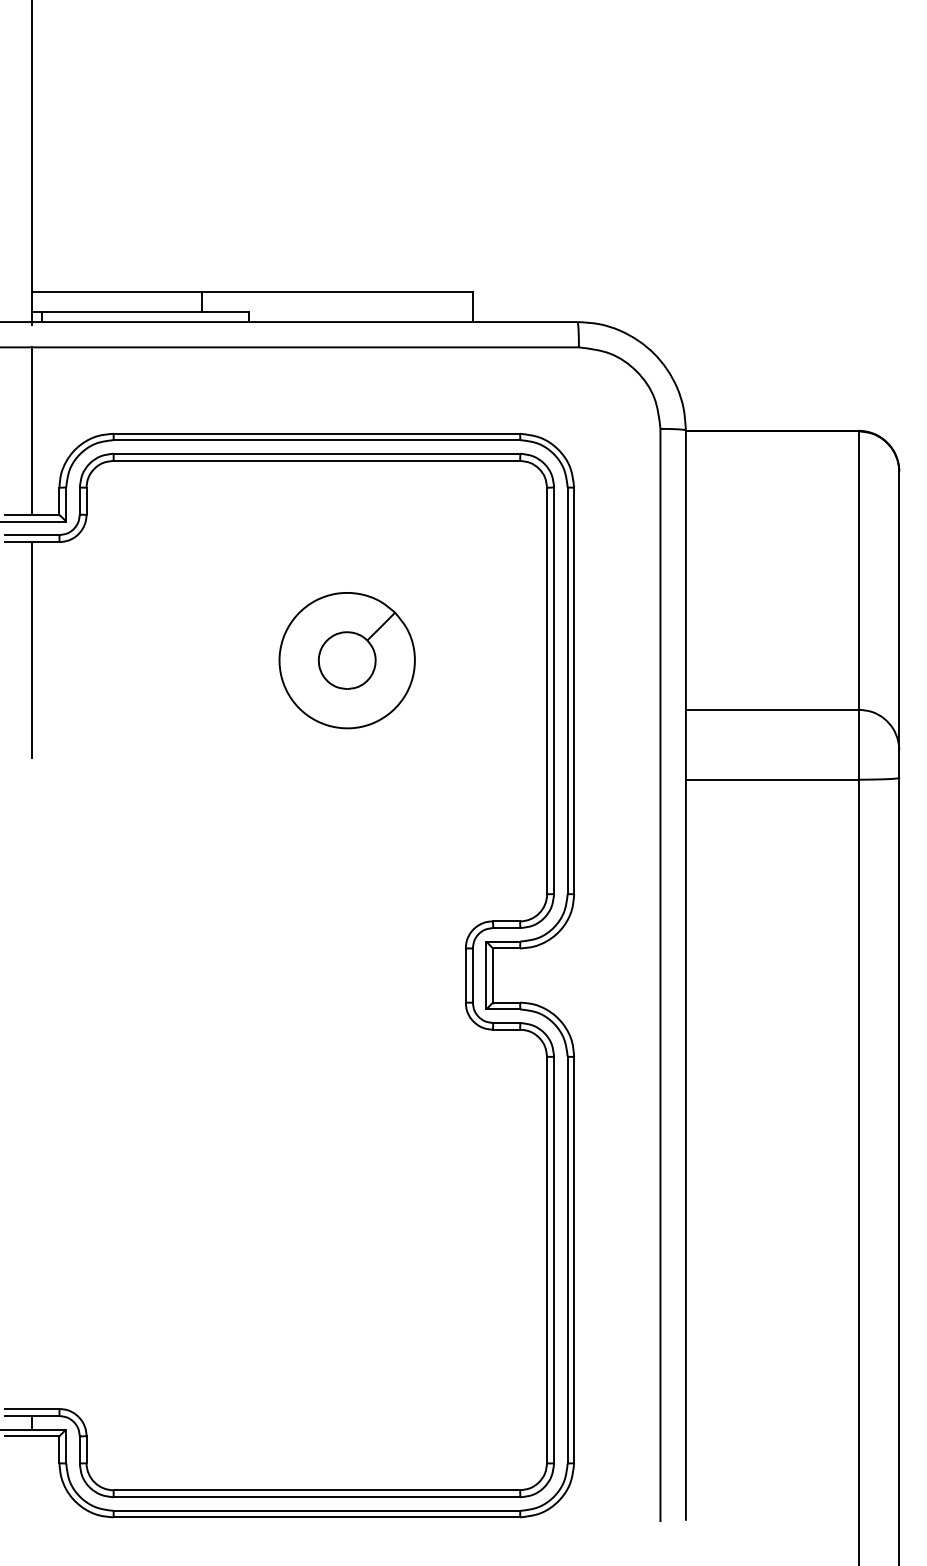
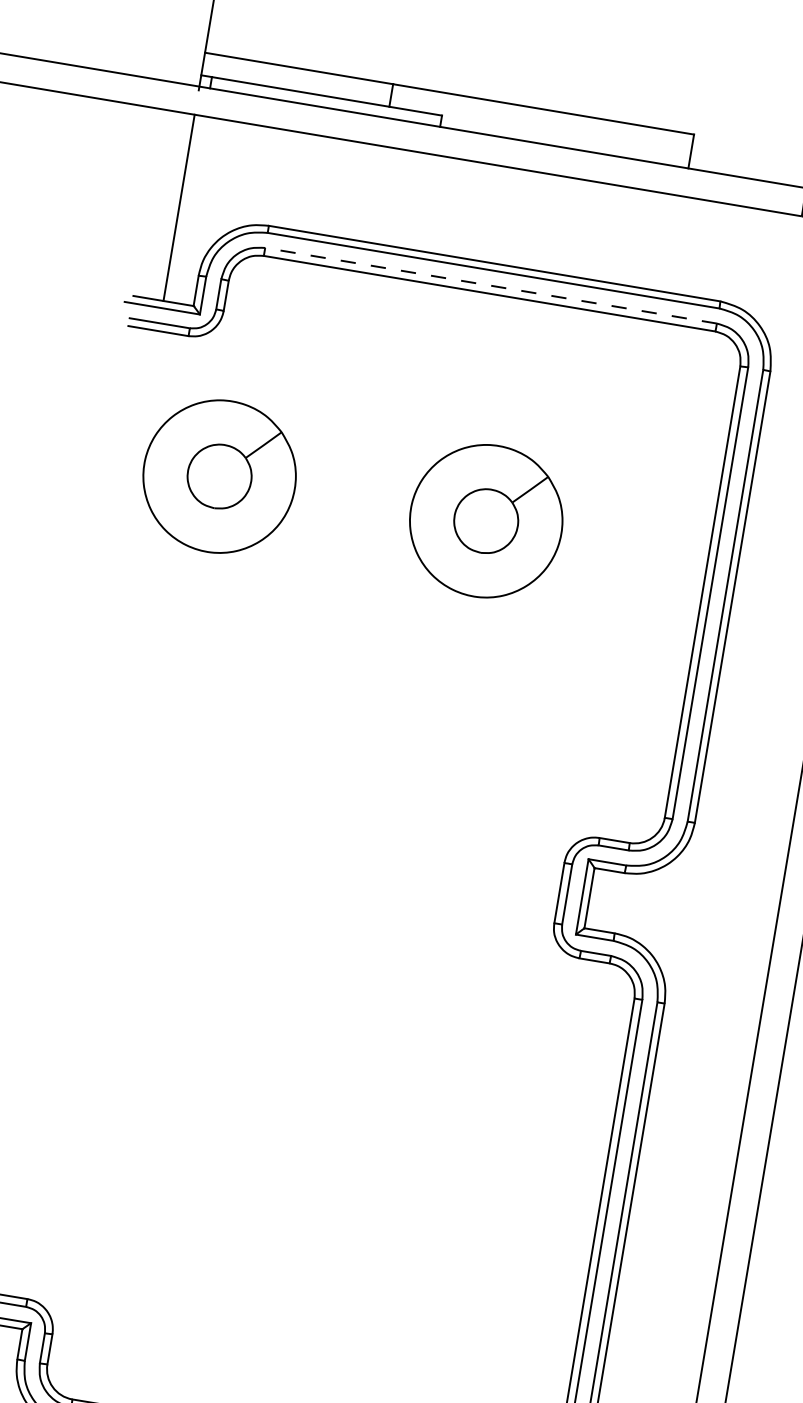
line: (316, 453) -> (490, 285), solid -> dashed
line: (32, 650) -> (138, 451), removed
part: (106, 660) -> (218, 476), added

